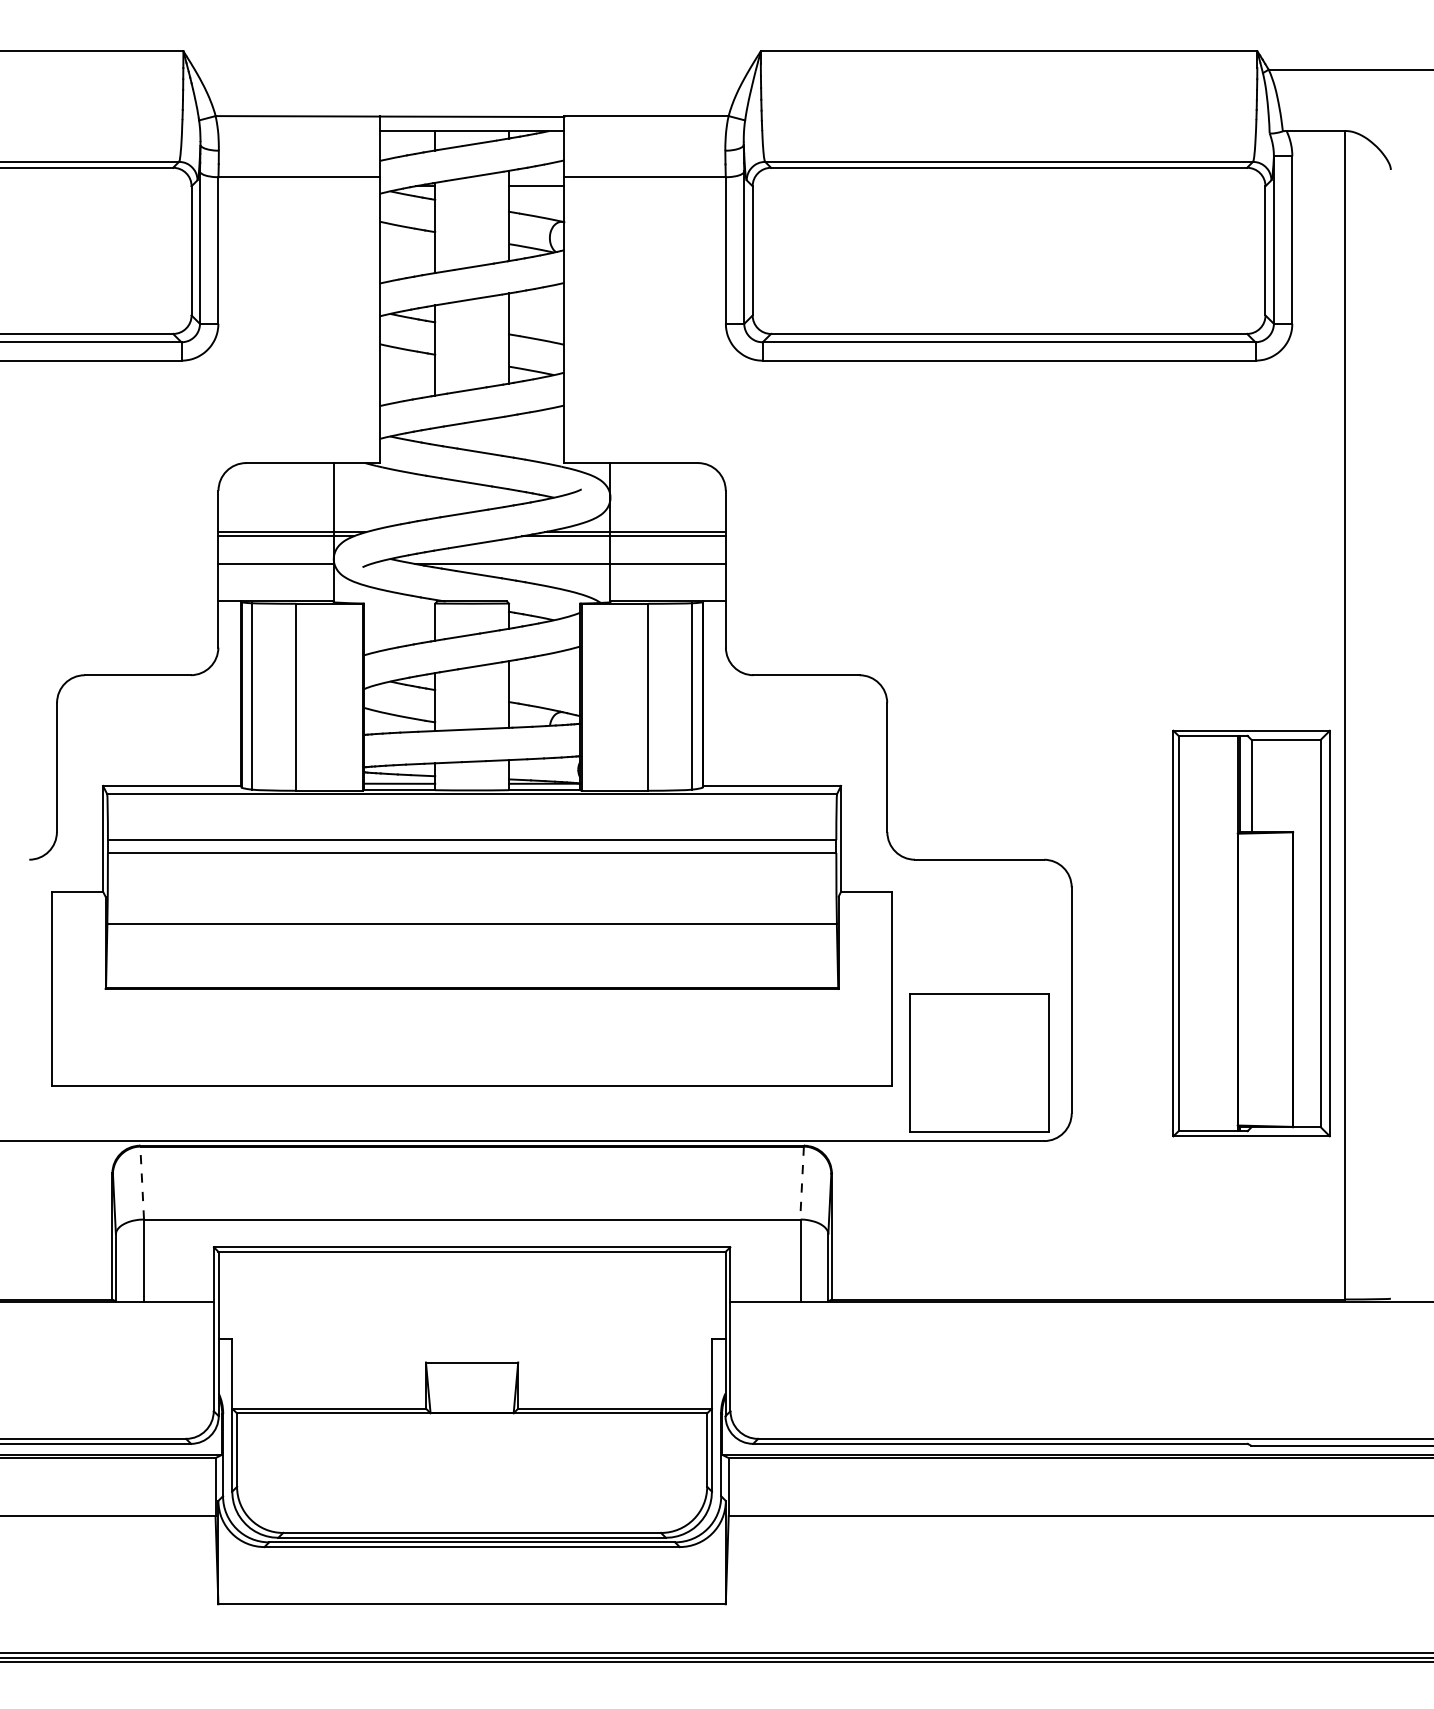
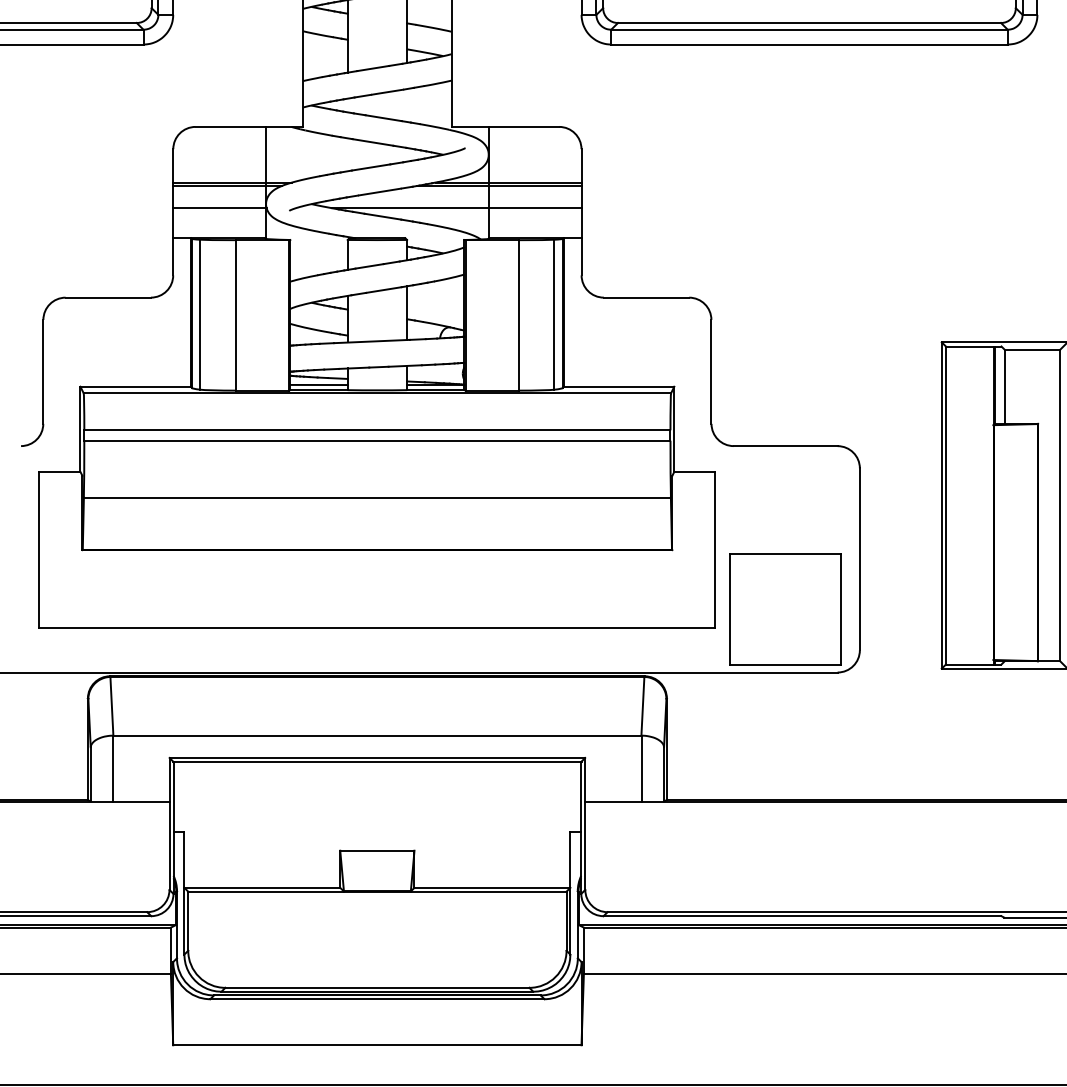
line: (142, 1183) -> (112, 706), dashed -> solid
line: (802, 1183) -> (643, 706), dashed -> solid

